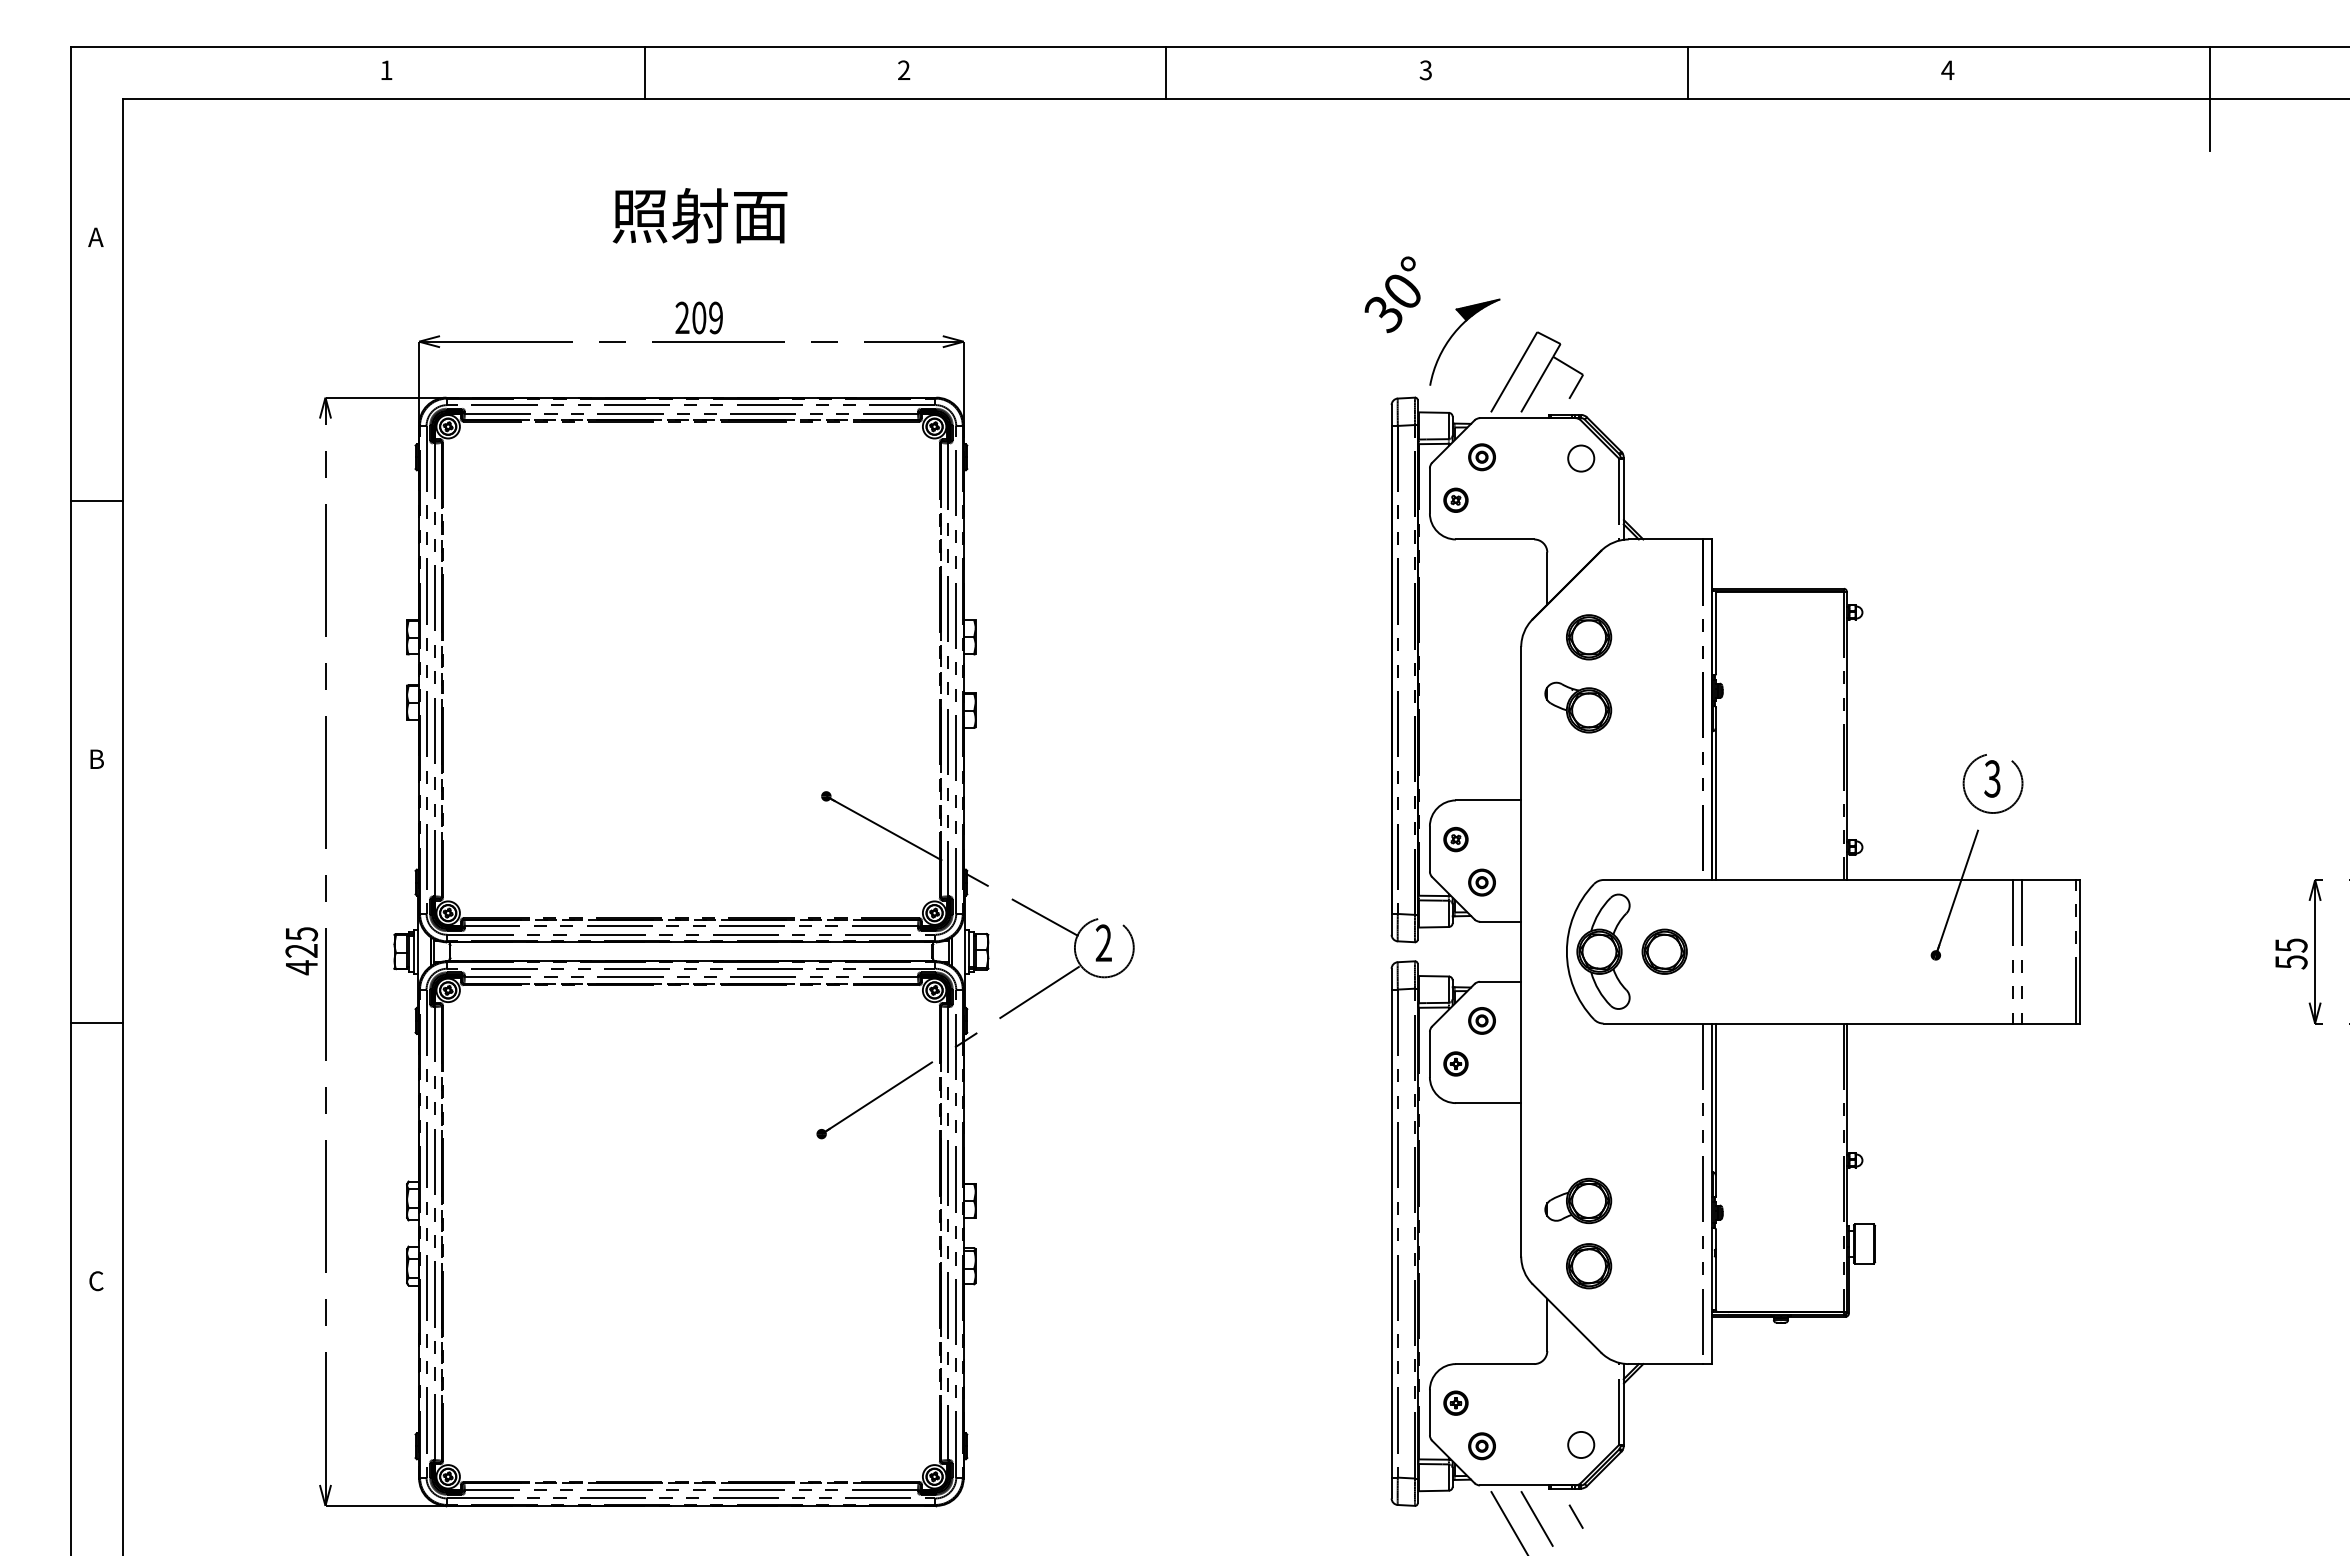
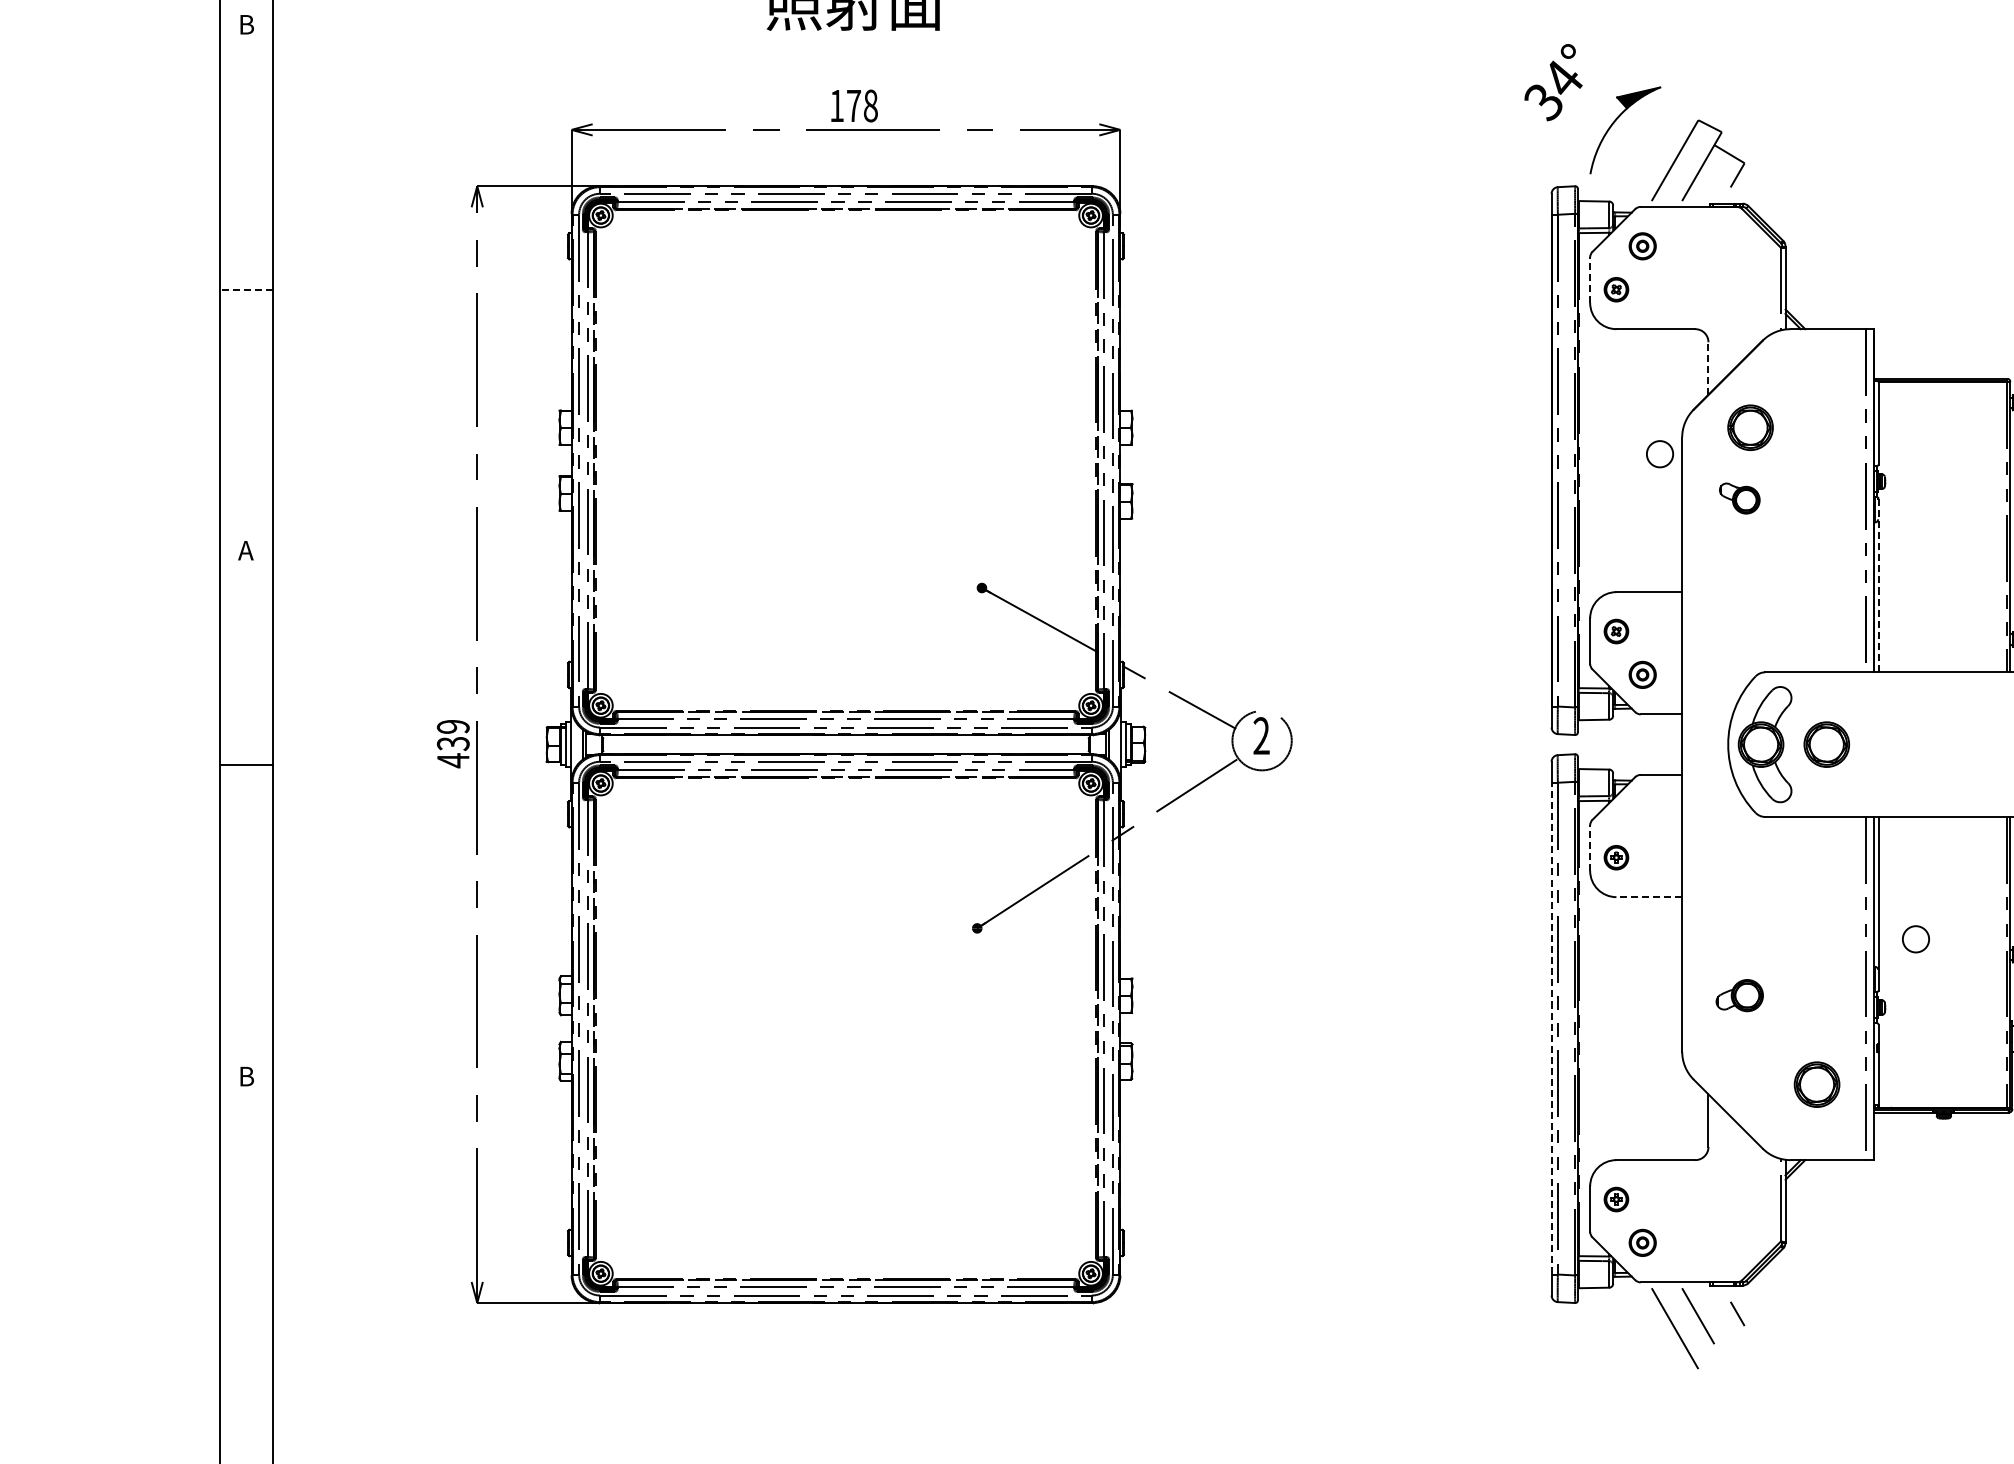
text: (95, 236) -> (245, 23), A -> B
text: (1403, 290) -> (1563, 78), 30° -> 34°
text: (699, 317) -> (854, 105), 209 -> 178
circle: (1581, 458) -> (1660, 454), moved
line: (1429, 490) -> (1589, 279), solid -> dashed
line: (96, 500) -> (246, 289), solid -> dashed
line: (1547, 578) -> (1708, 368), solid -> dashed
part: (1578, 707) -> (1739, 498), size x0.6
text: (95, 758) -> (245, 549), B -> A
line: (1716, 794) -> (1878, 586), solid -> dashed
text: (301, 942) -> (453, 735), 425 -> 439
part: (1481, 1020) -> (1642, 813), removed
line: (96, 1022) -> (246, 764), moved
line: (1429, 1054) -> (1589, 848), solid -> dashed
line: (1488, 1103) -> (1649, 897), solid -> dashed
part: (1578, 1200) -> (1739, 995), size x0.7
line: (1391, 1233) -> (1551, 1028), solid -> dashed
part: (1589, 1266) -> (1817, 1084), moved
text: (96, 1281) -> (246, 1076), C -> B
circle: (1581, 1444) -> (1916, 938), moved

